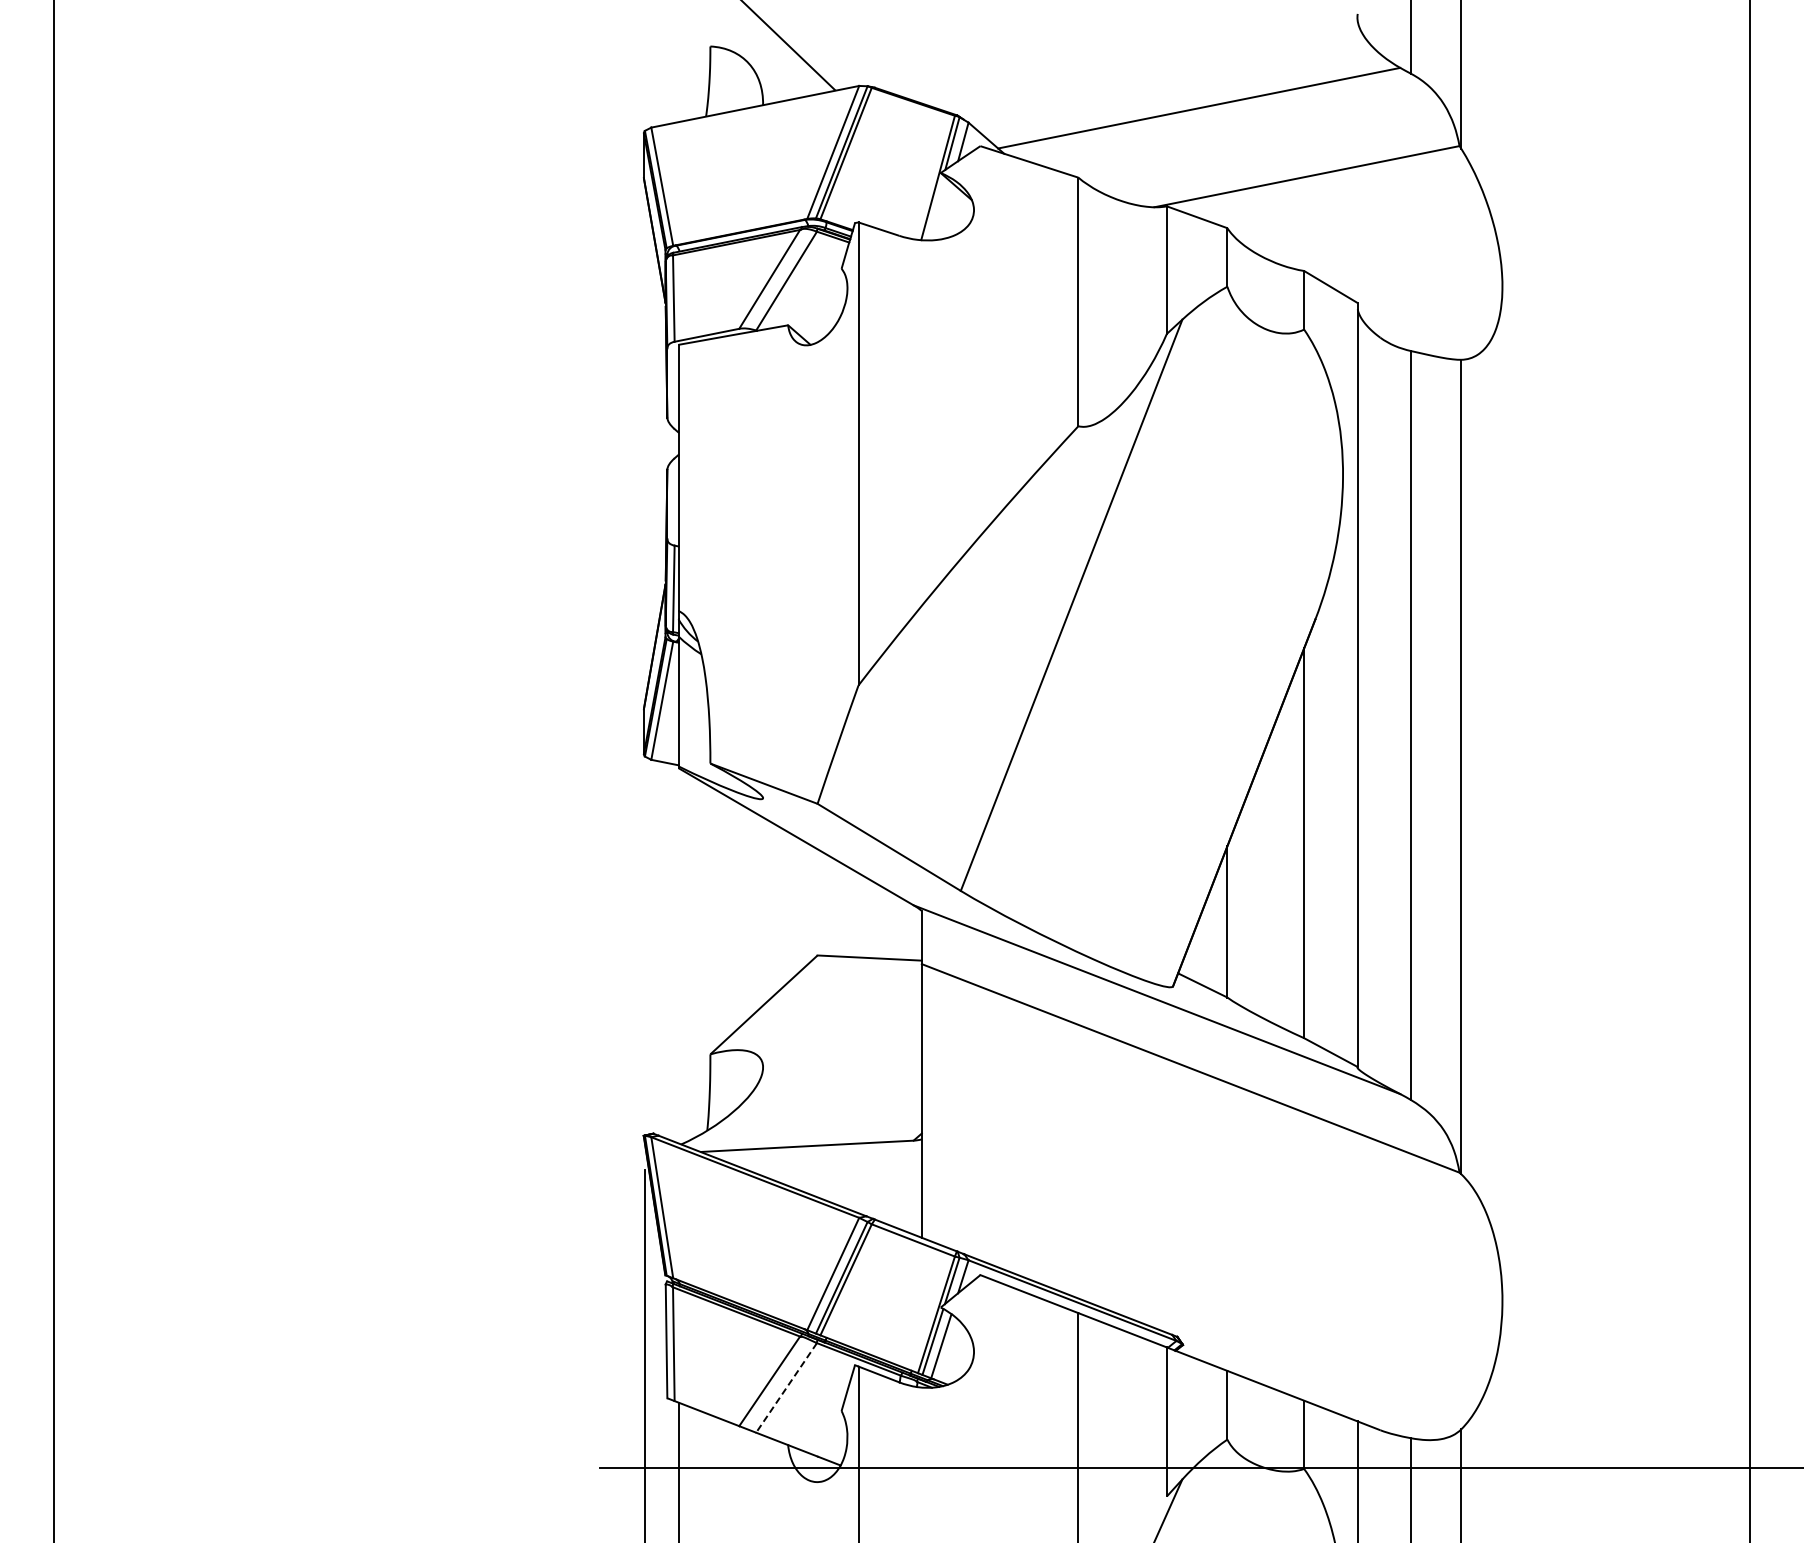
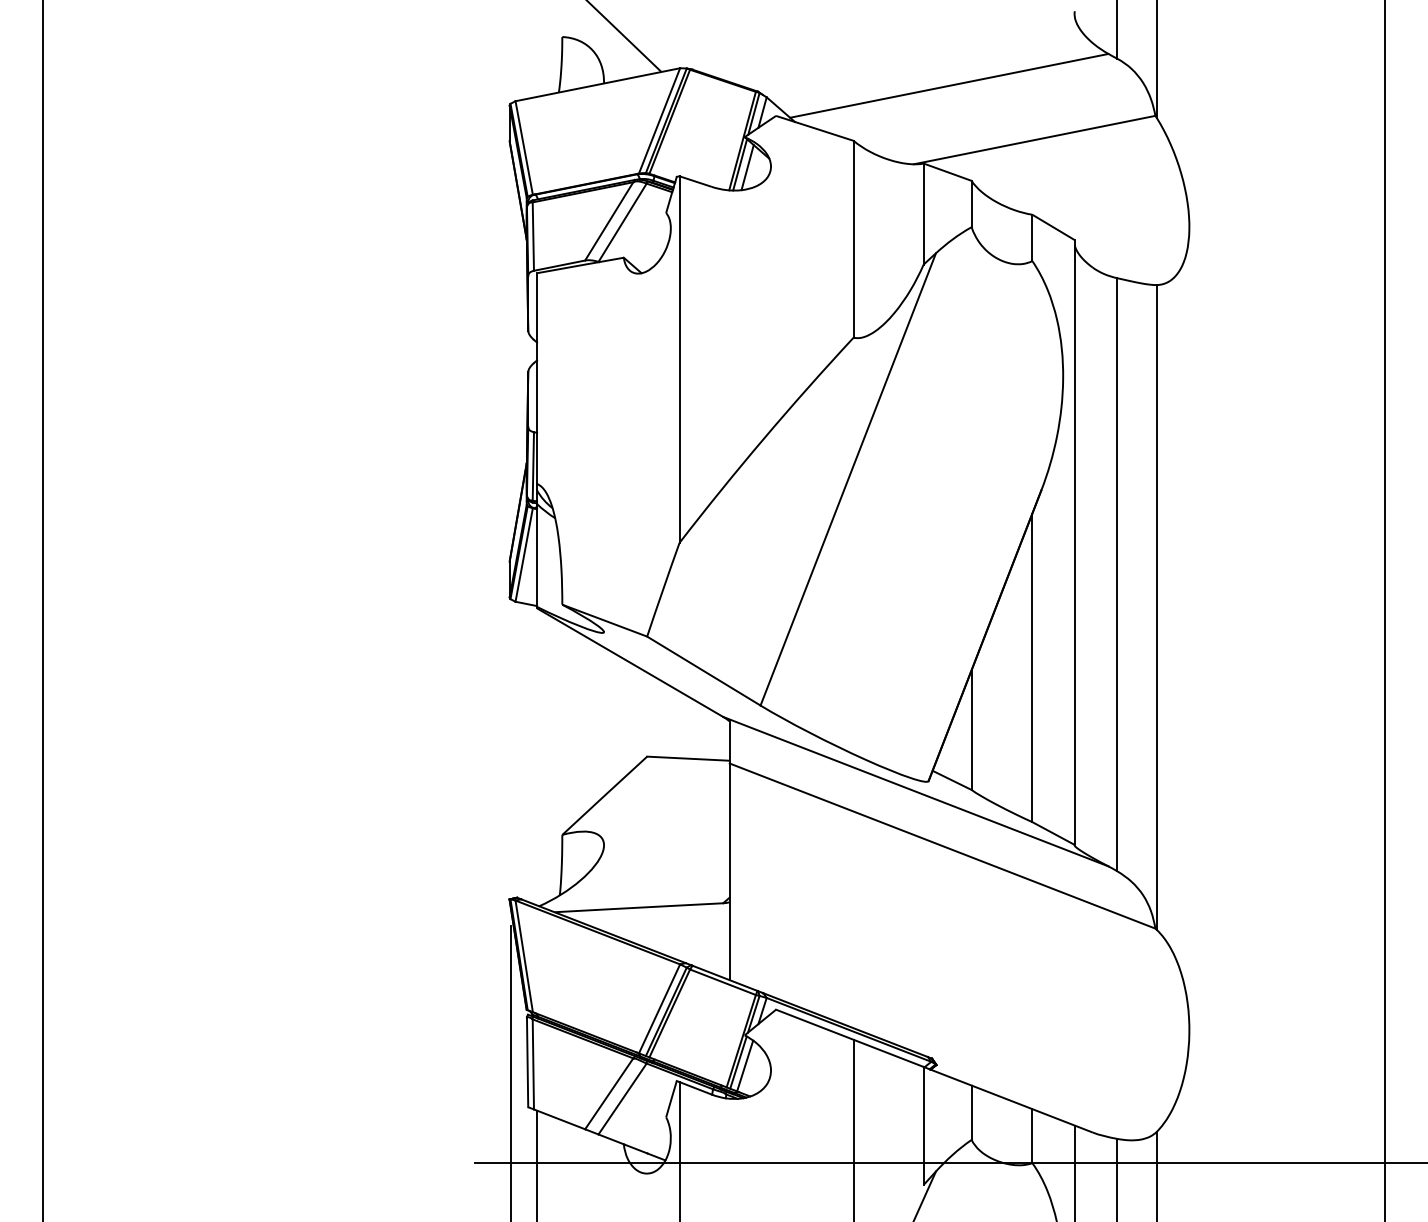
line: (934, 207) -> (739, 164), added
line: (944, 211) -> (747, 167), added
line: (786, 1388) -> (622, 1099), dashed -> solid

